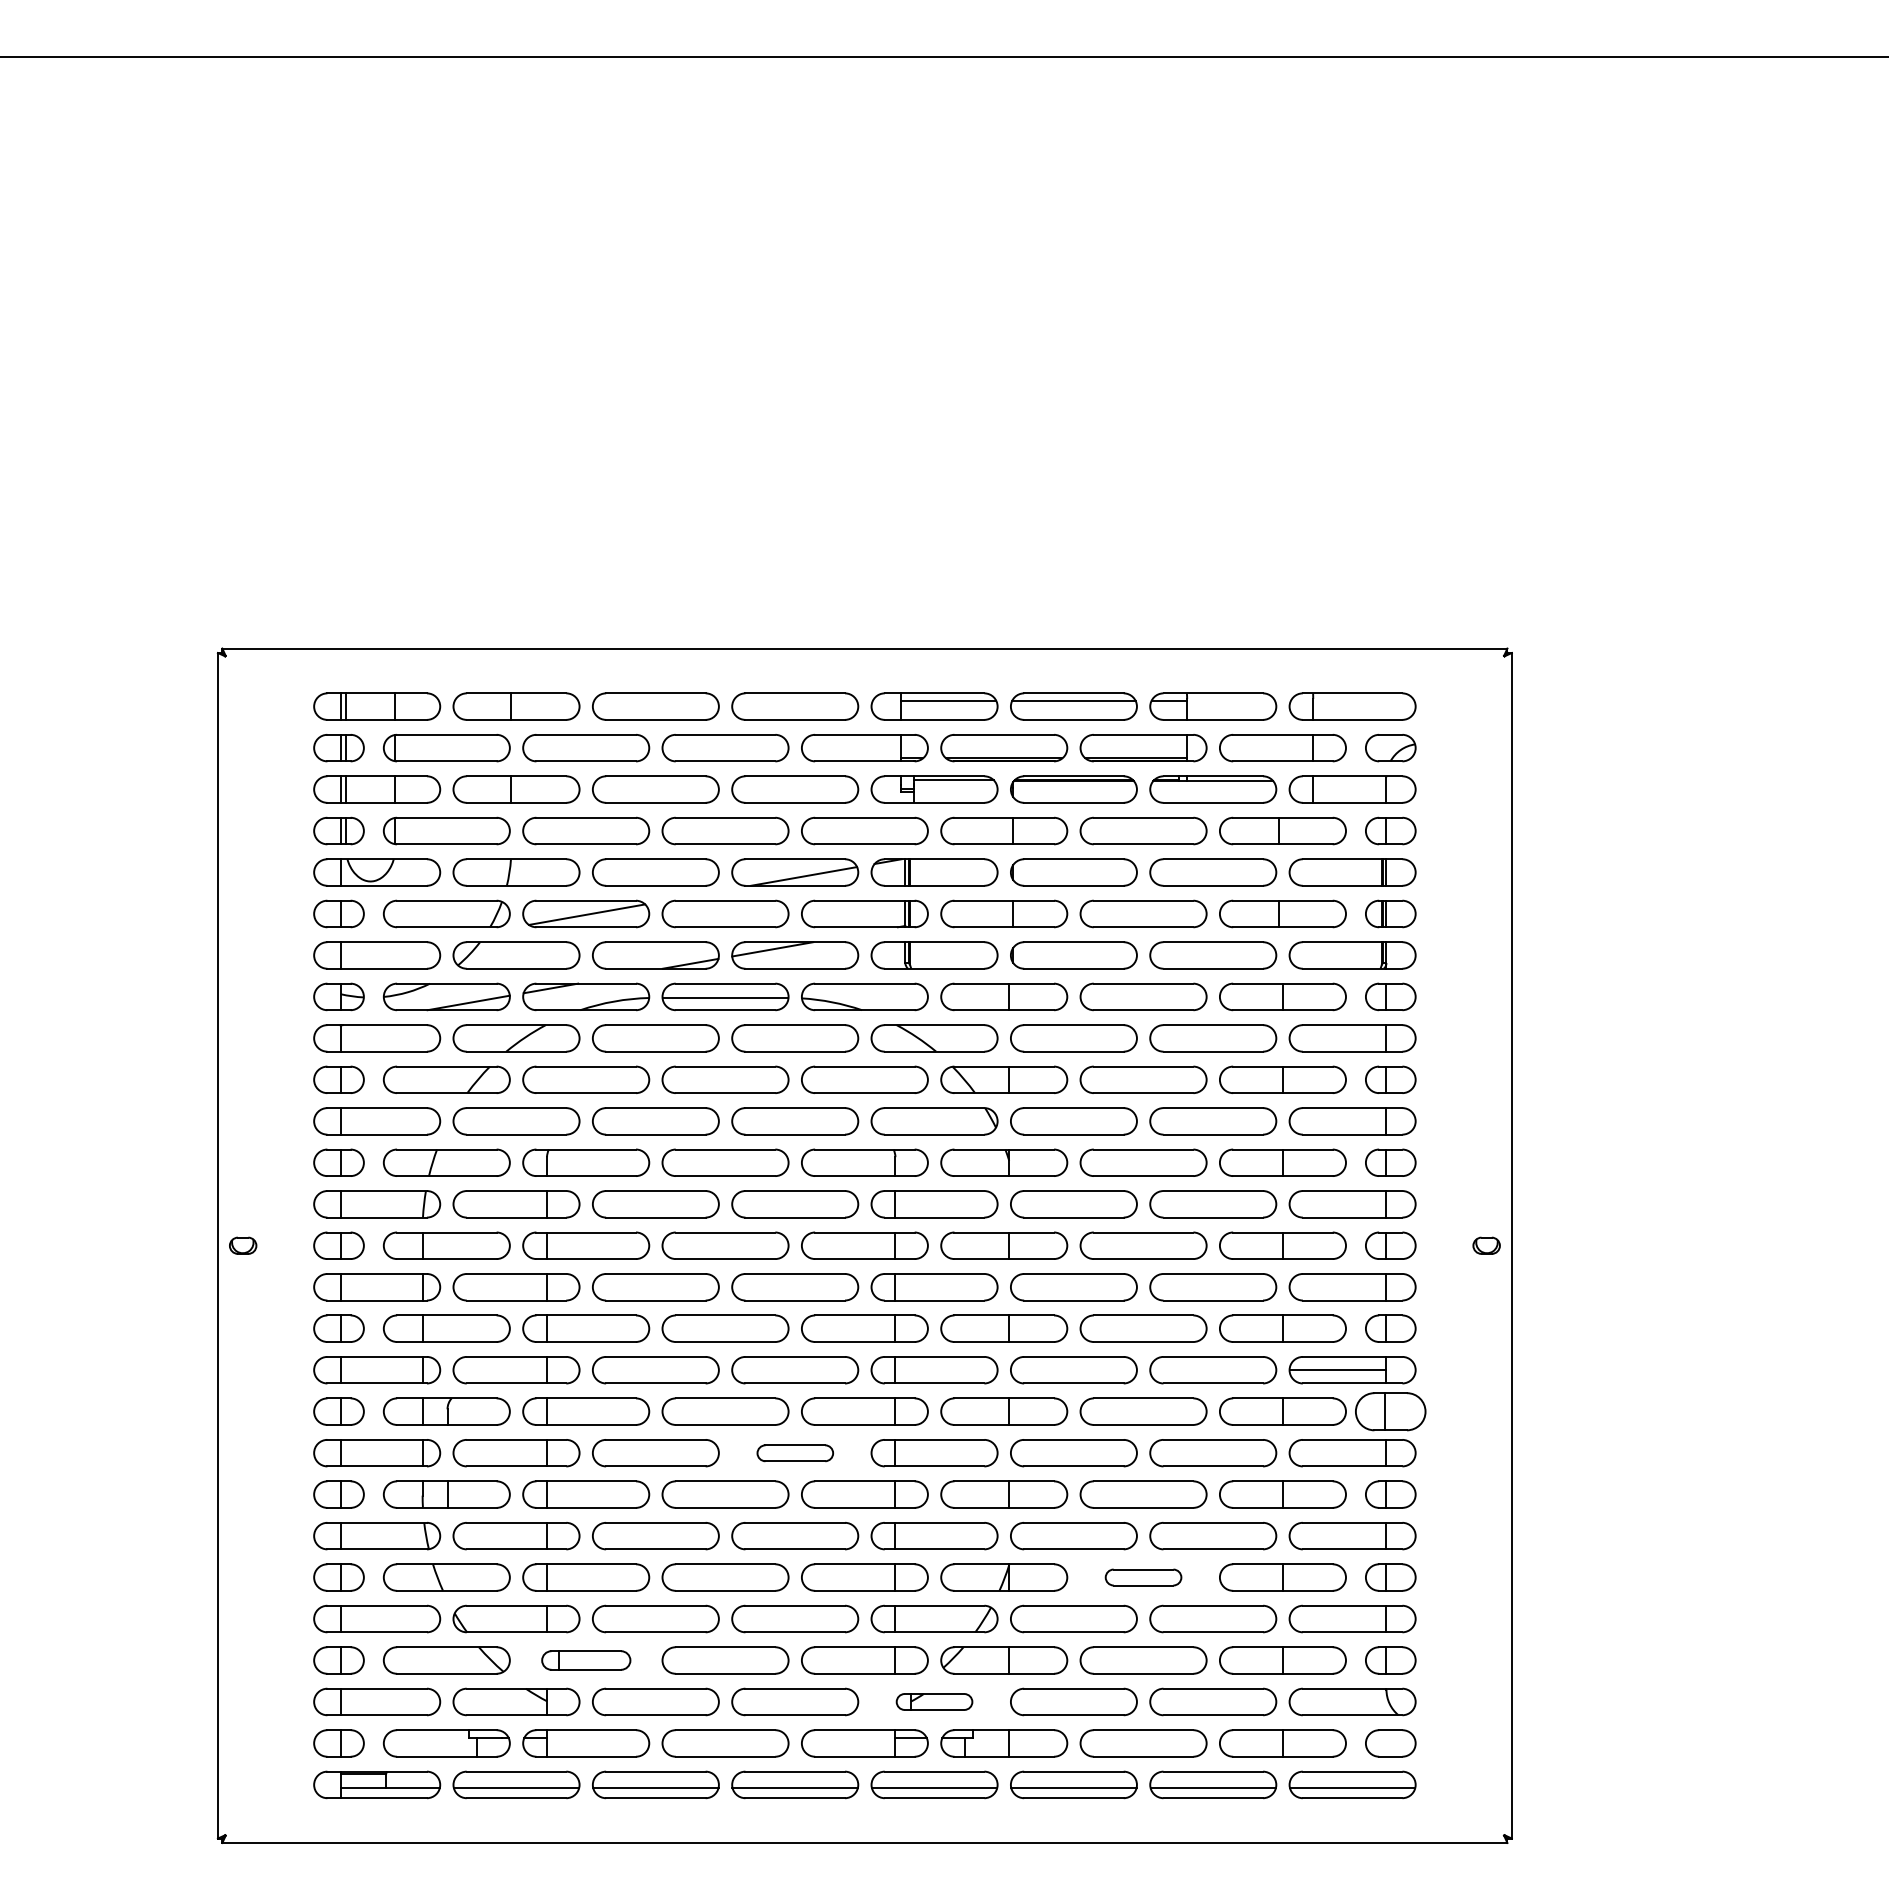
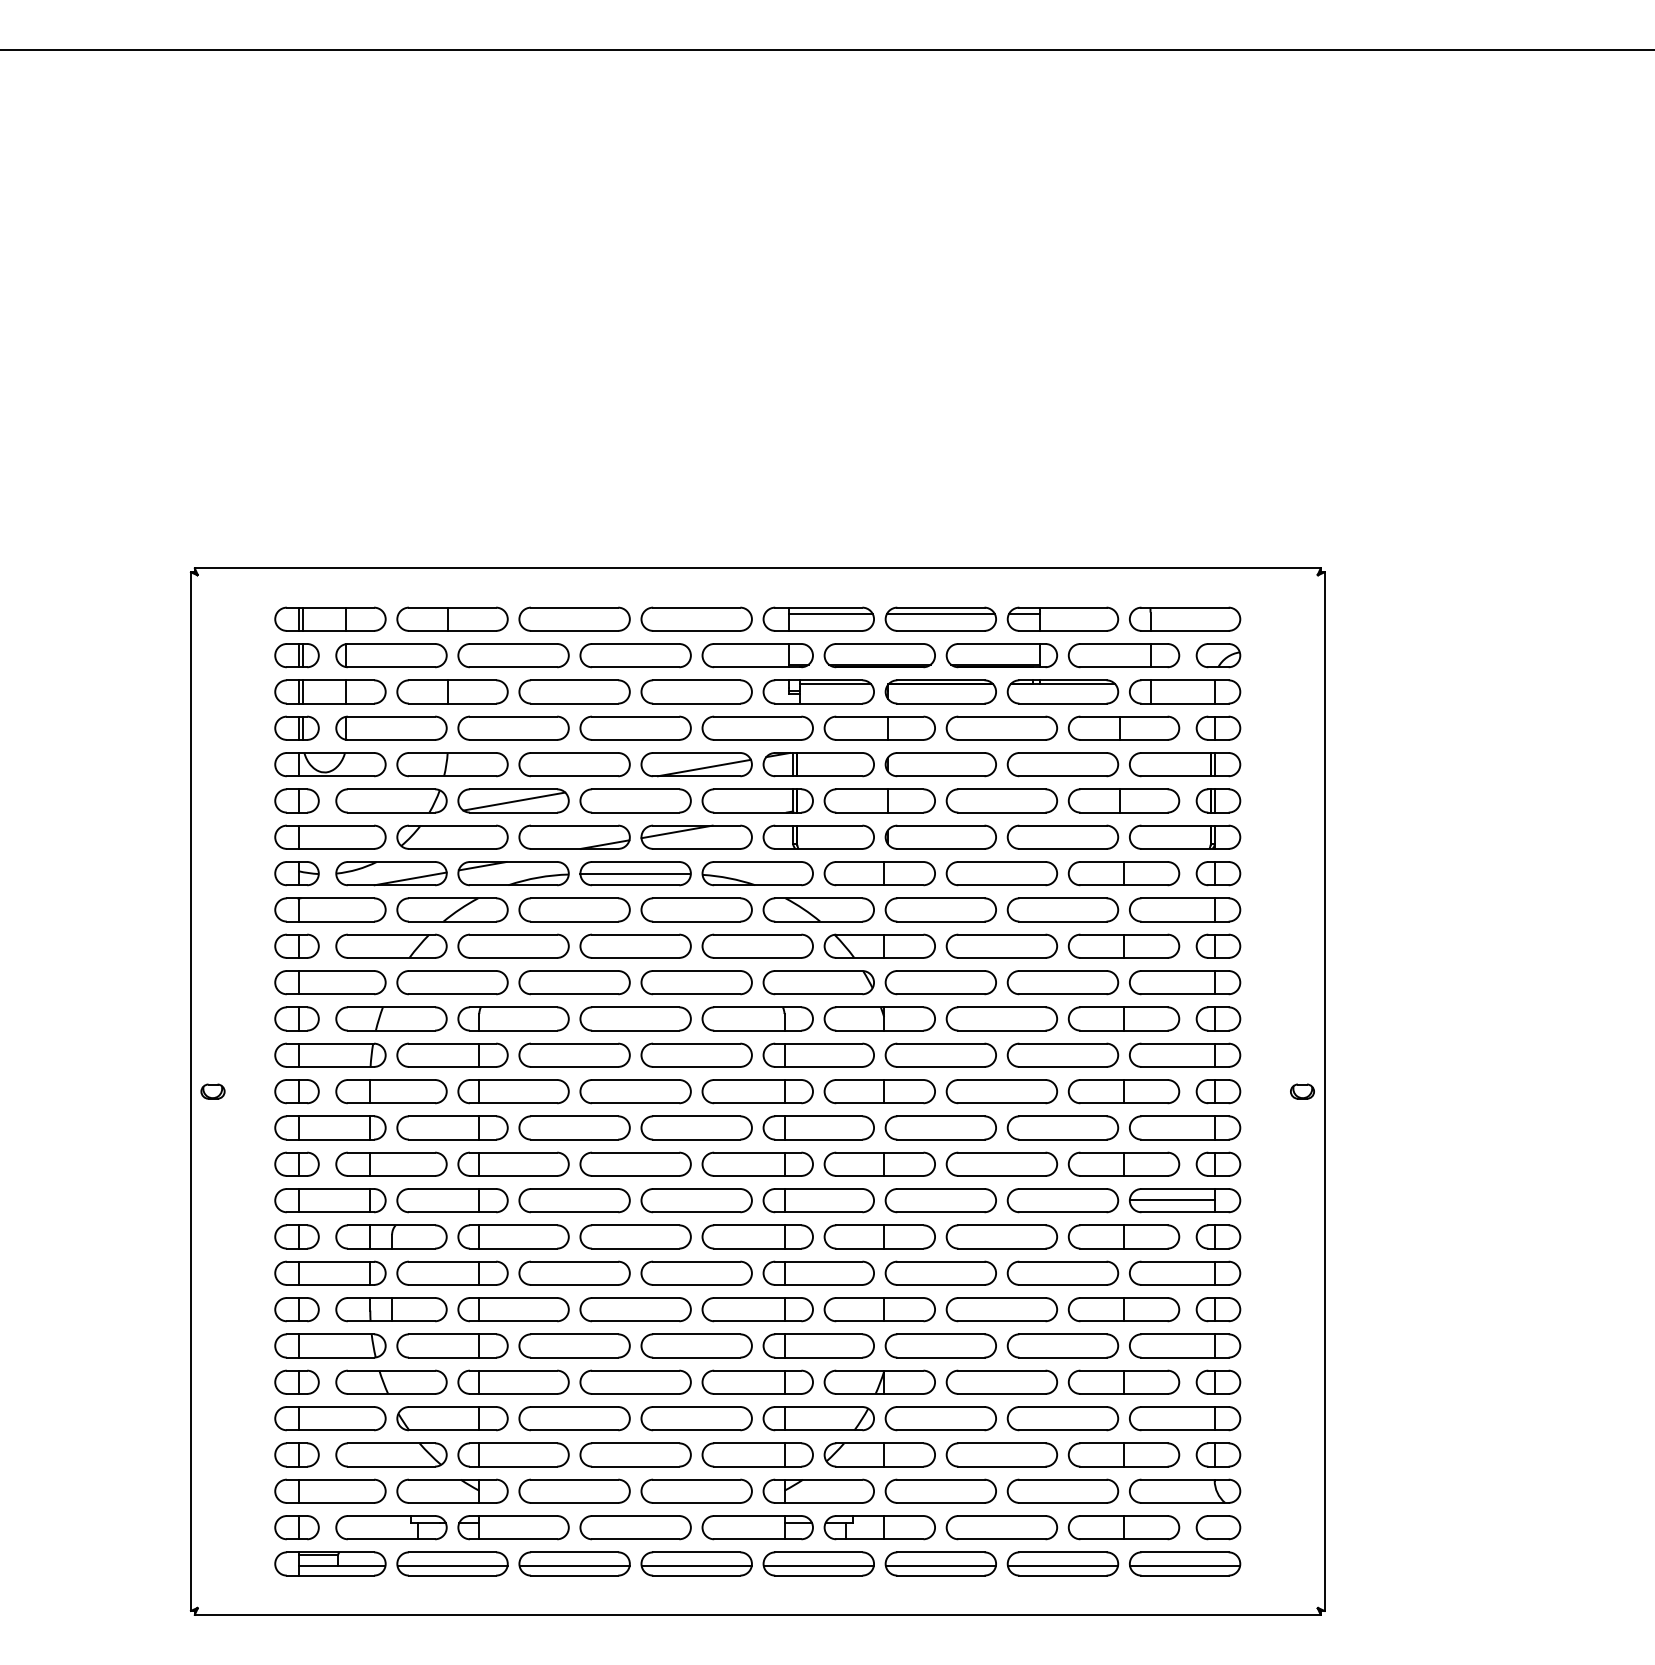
part: (1390, 1411) -> (1218, 1236), size x0.71
part: (795, 1453) -> (696, 1273), size x1.67
part: (1143, 1577) -> (1001, 1382), size x1.67
part: (586, 1660) -> (513, 1454), size x1.43
part: (934, 1701) -> (818, 1490), size x1.67

